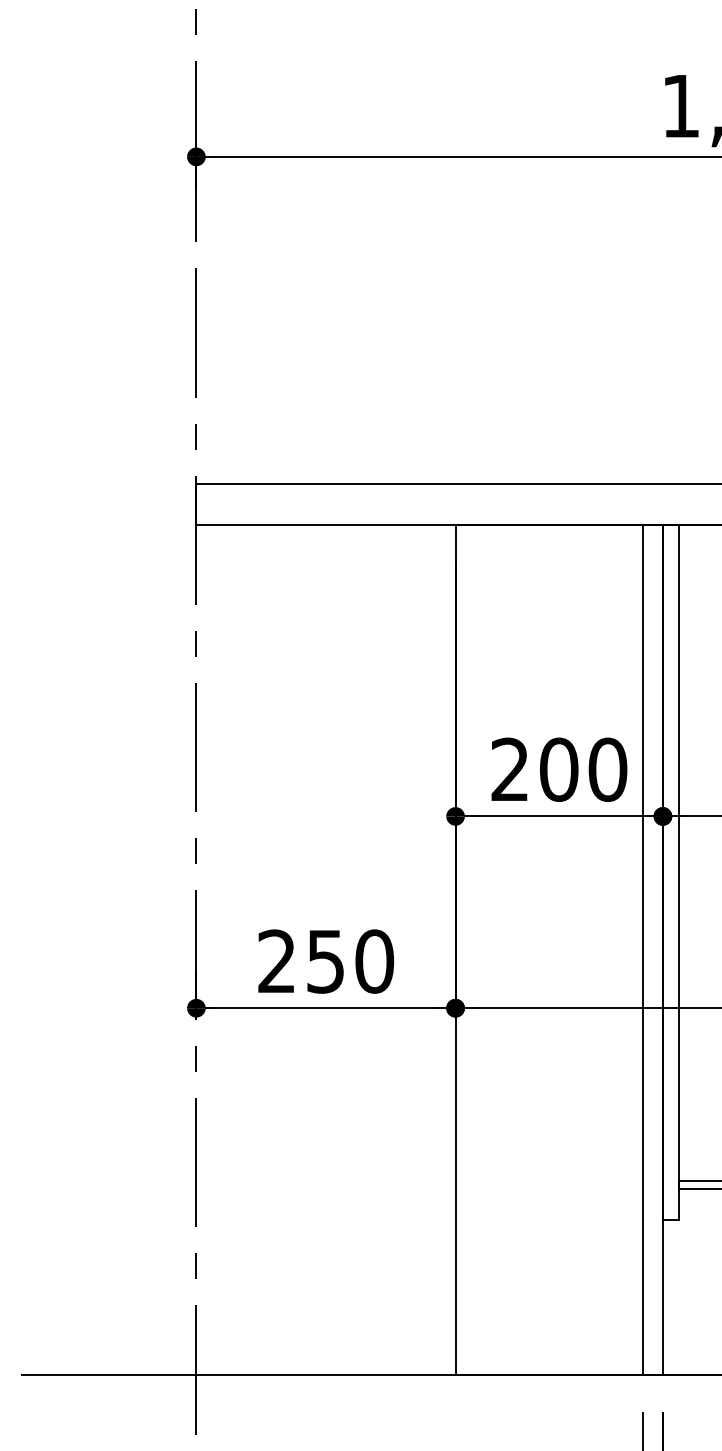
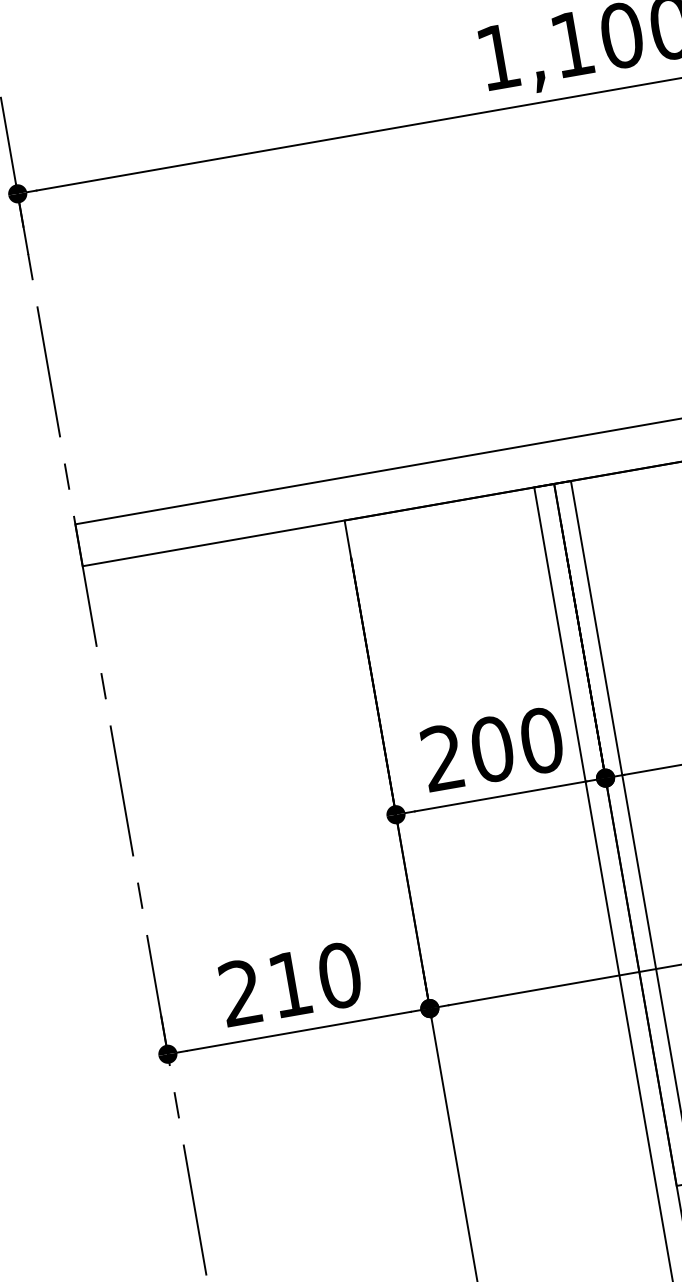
text: (325, 961) -> (290, 984), 250 -> 210

